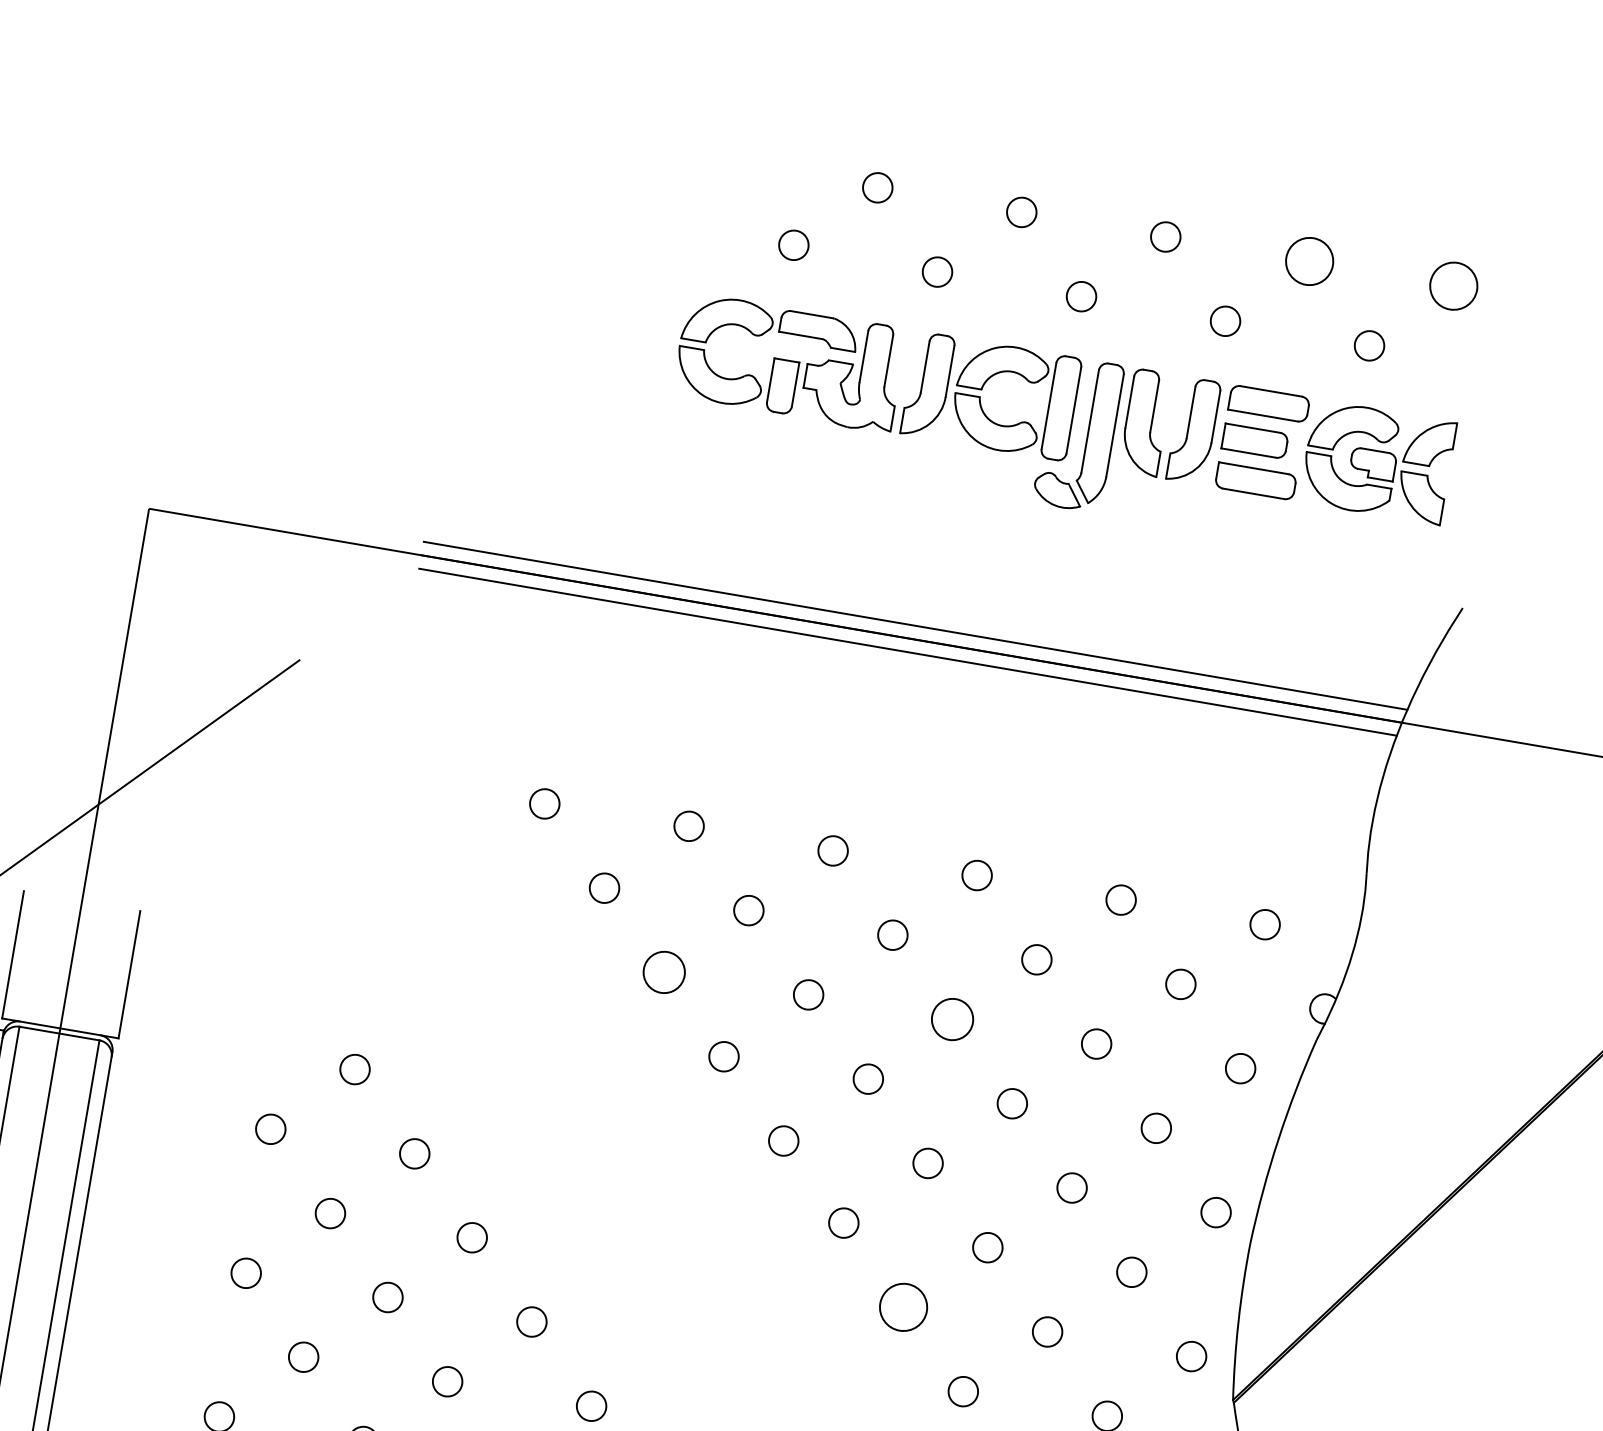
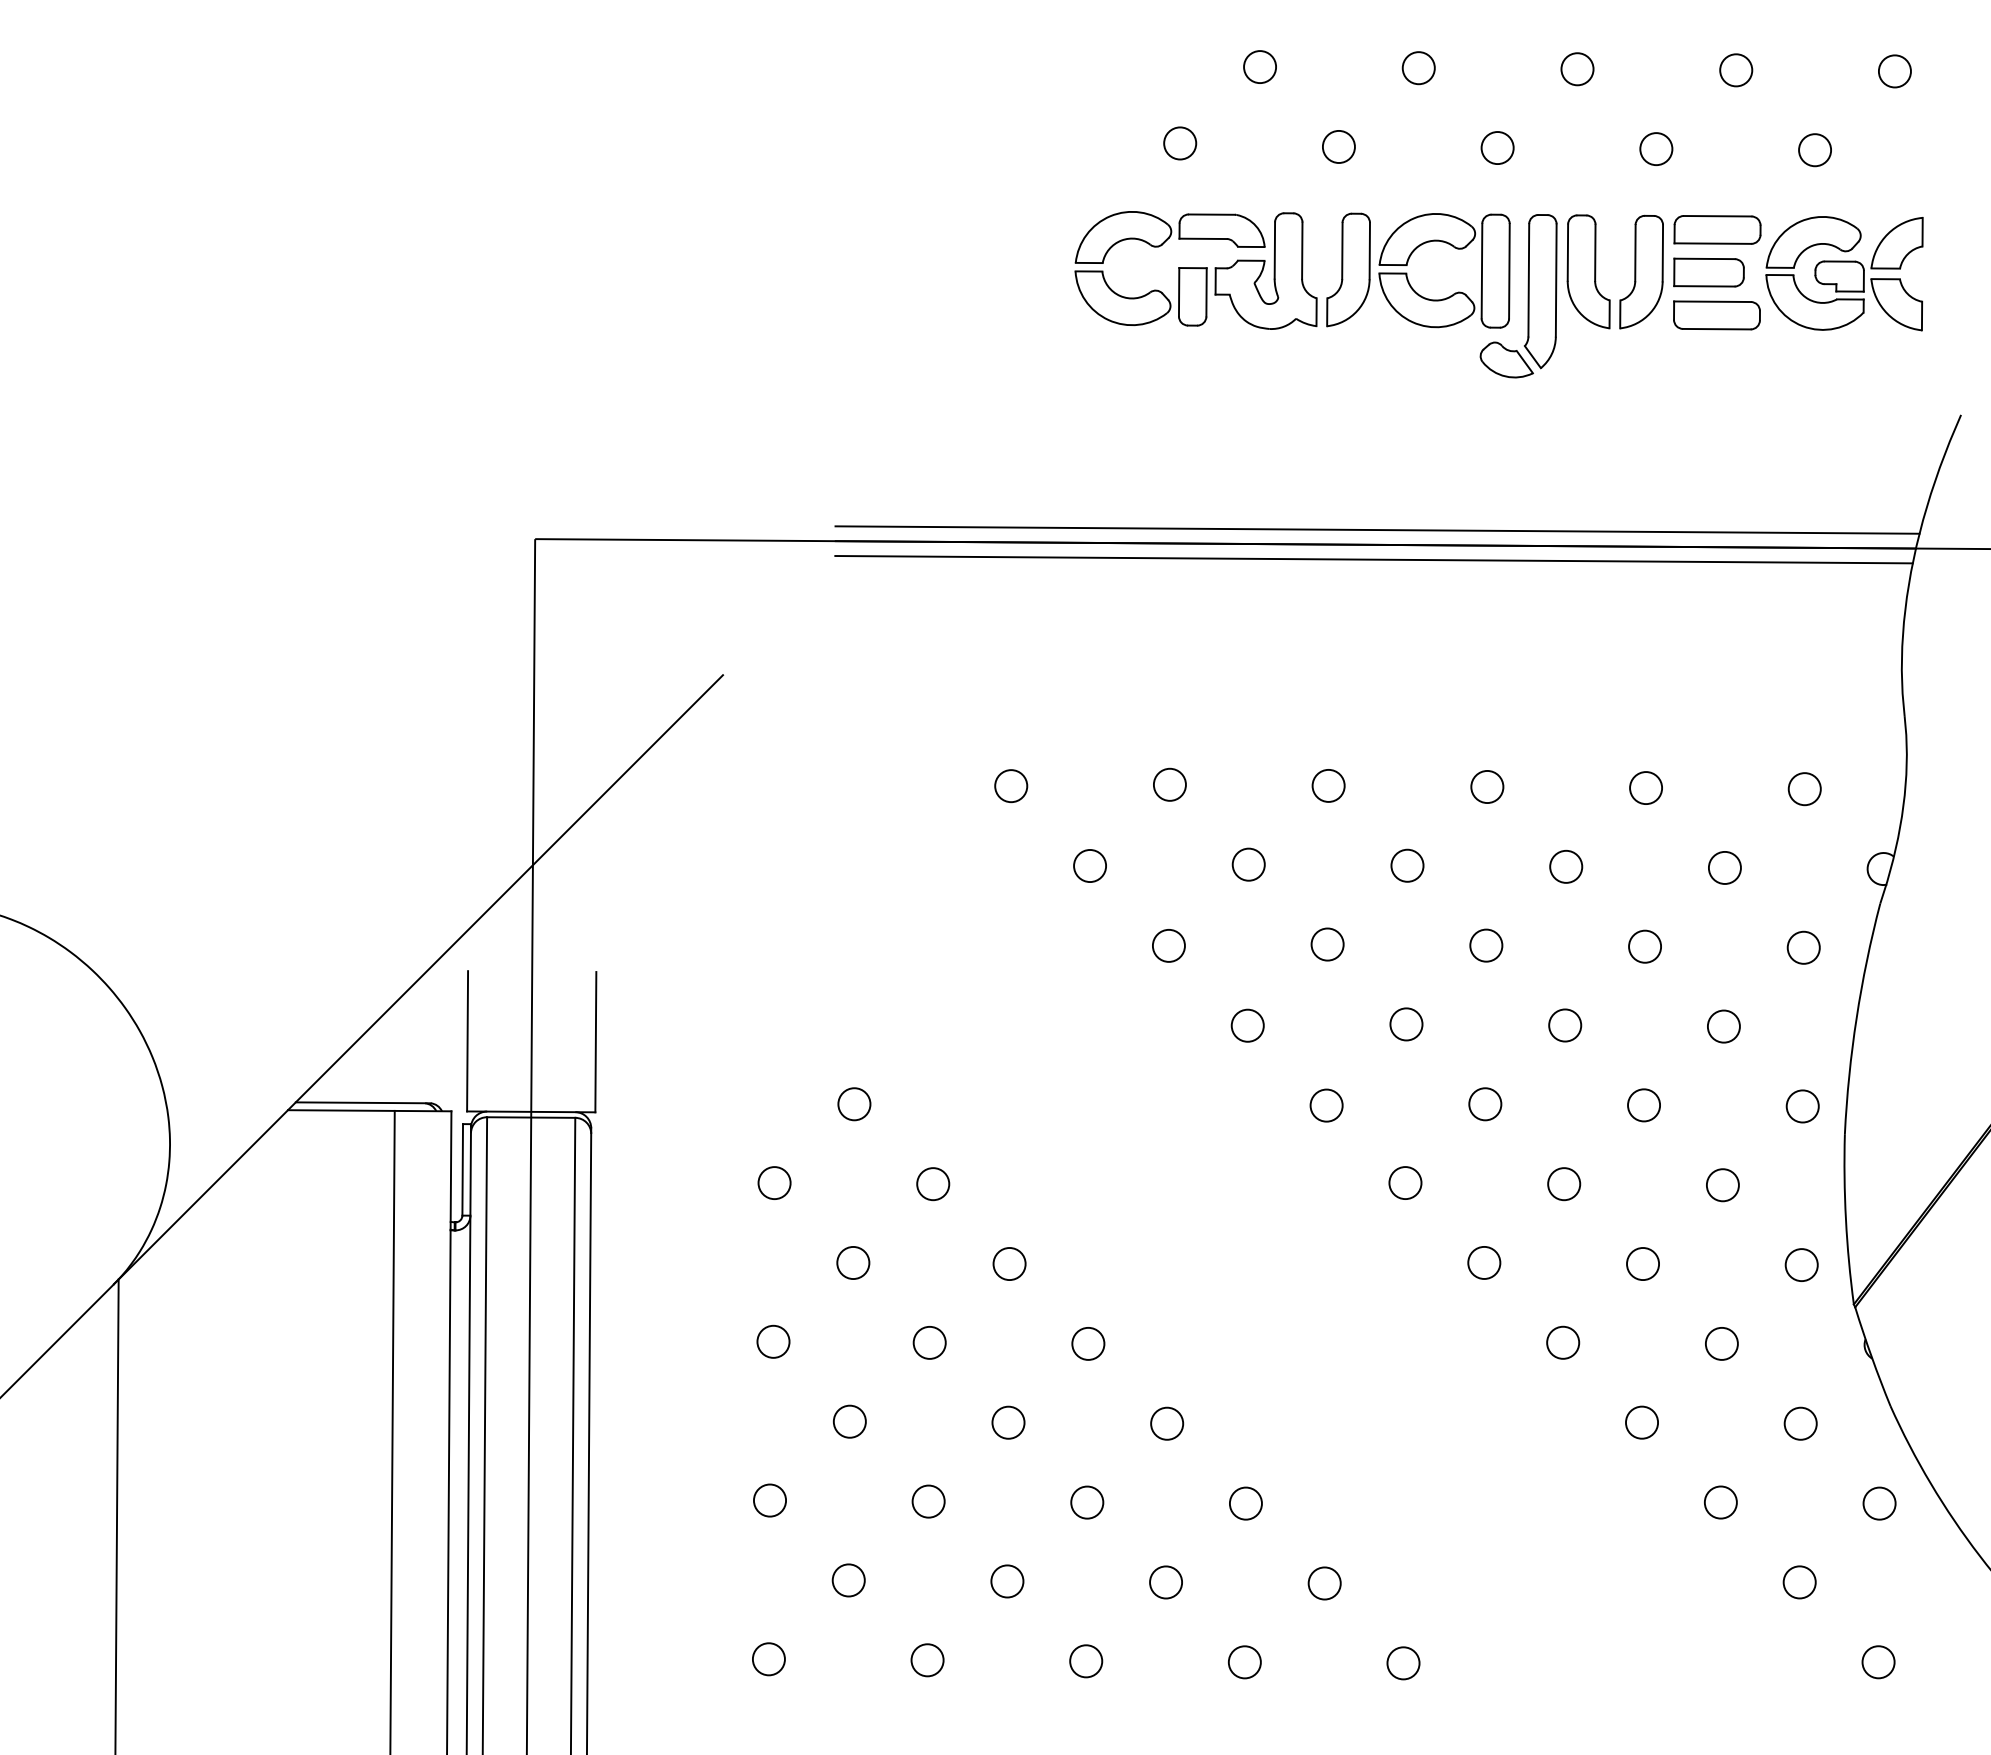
circle: (1310, 261) -> (1736, 70), size x0.62
circle: (1453, 286) -> (1894, 71), size x0.62
circle: (663, 972) -> (1168, 945), size x0.71
circle: (952, 1019) -> (1486, 945), size x0.71
circle: (903, 1307) -> (1484, 1262), size x0.62

